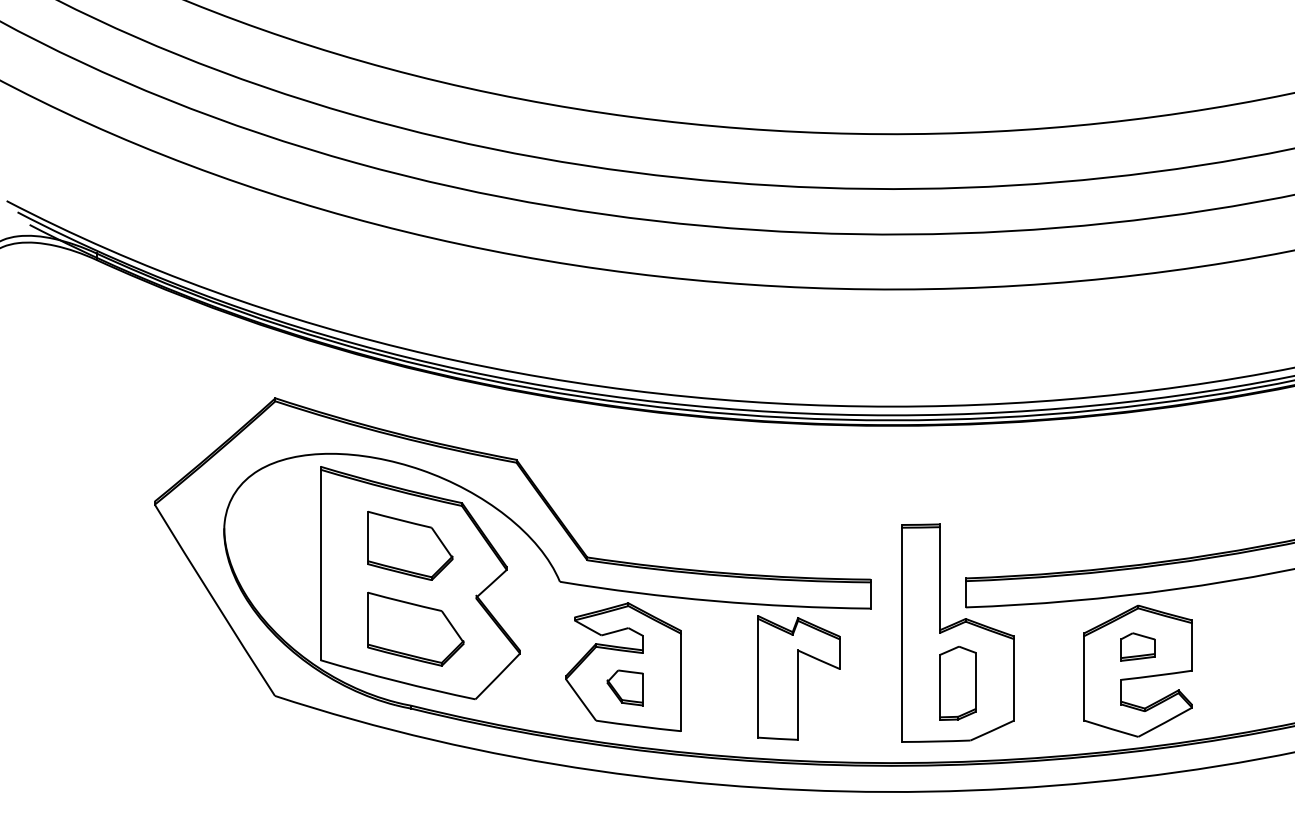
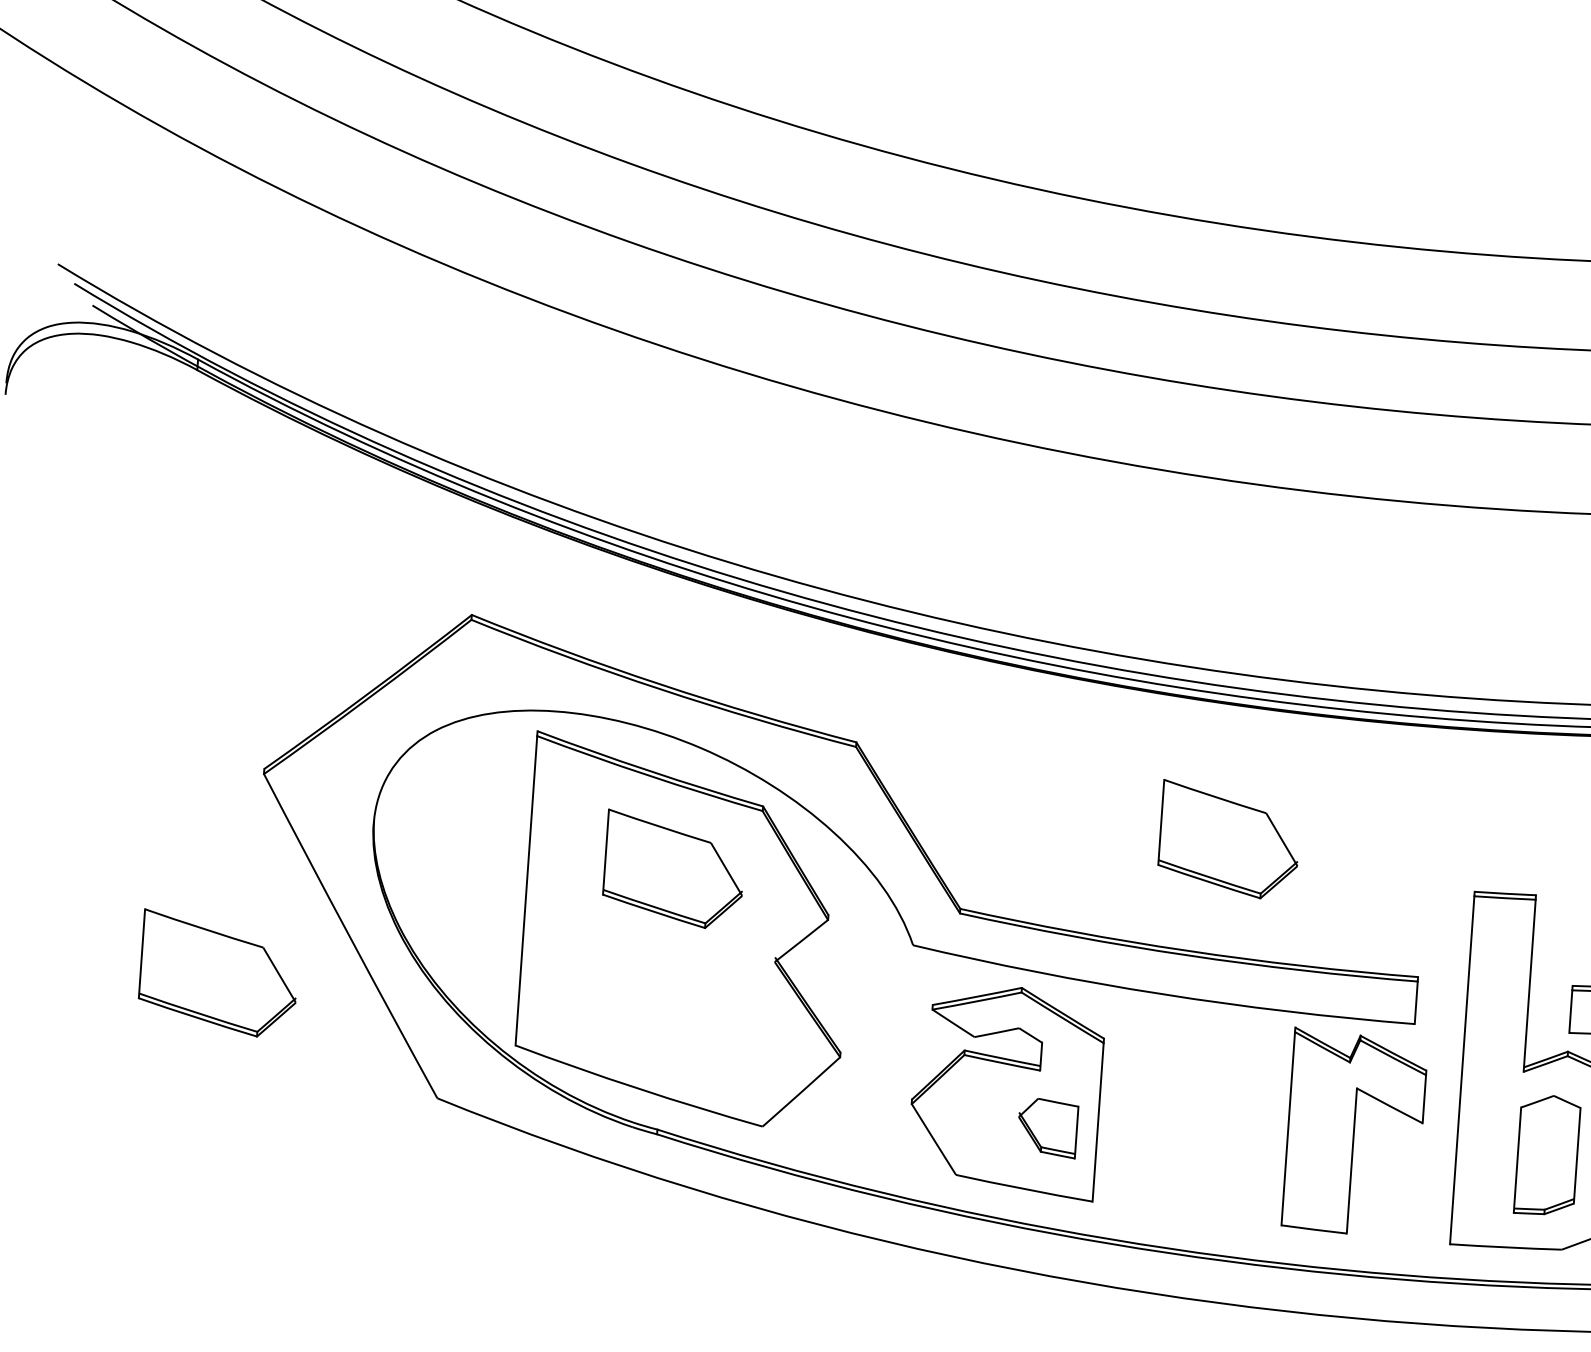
part: (749, 503) -> (1229, 839), added
part: (415, 628) -> (218, 972), moved
part: (798, 677) -> (1354, 1132), moved
part: (624, 687) -> (1046, 1127), moved

